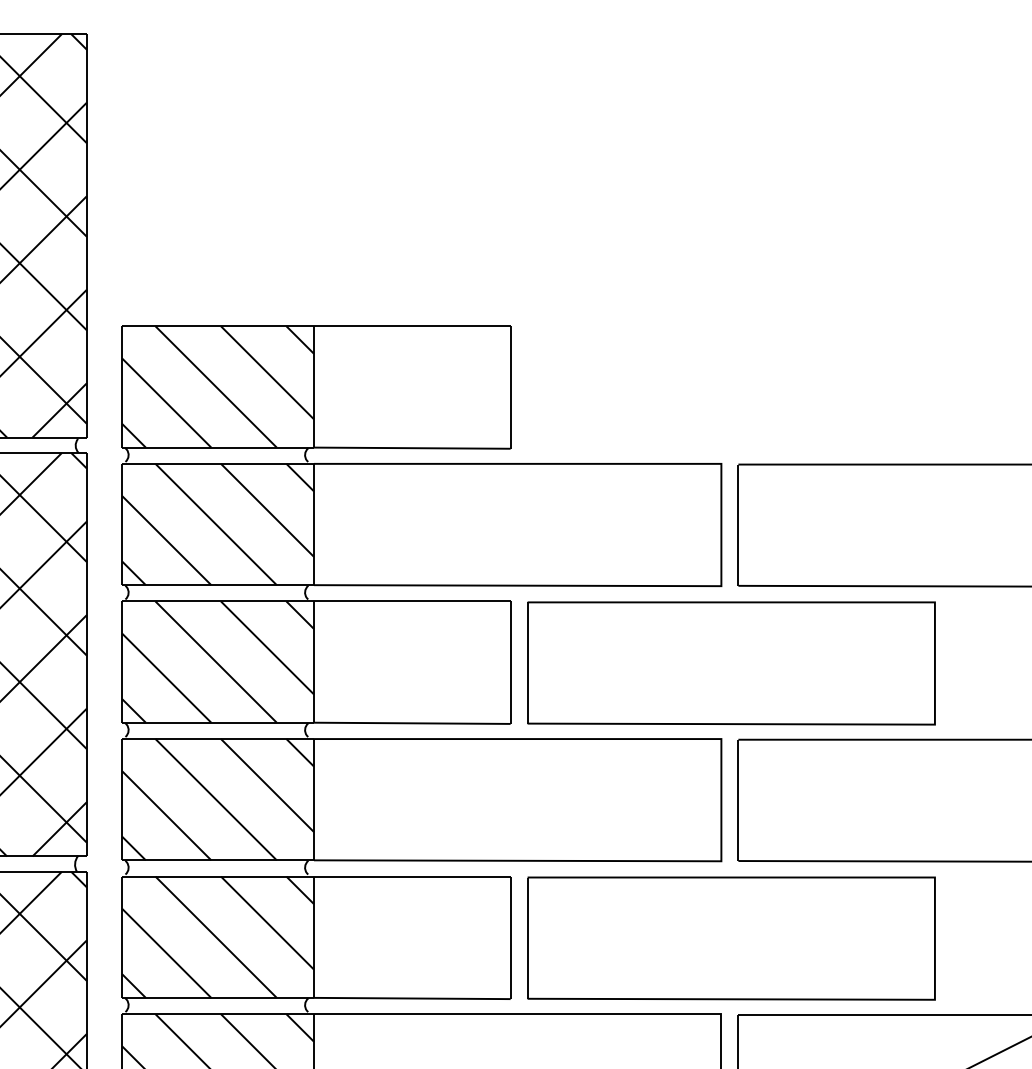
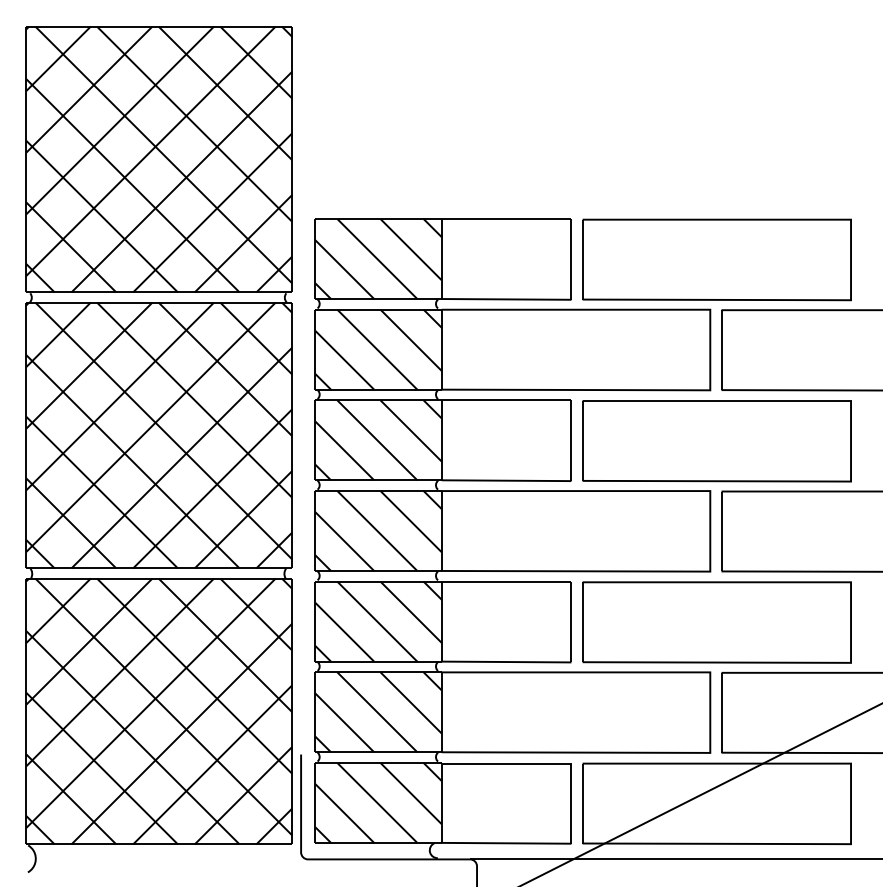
part: (730, 387) -> (716, 259), added

